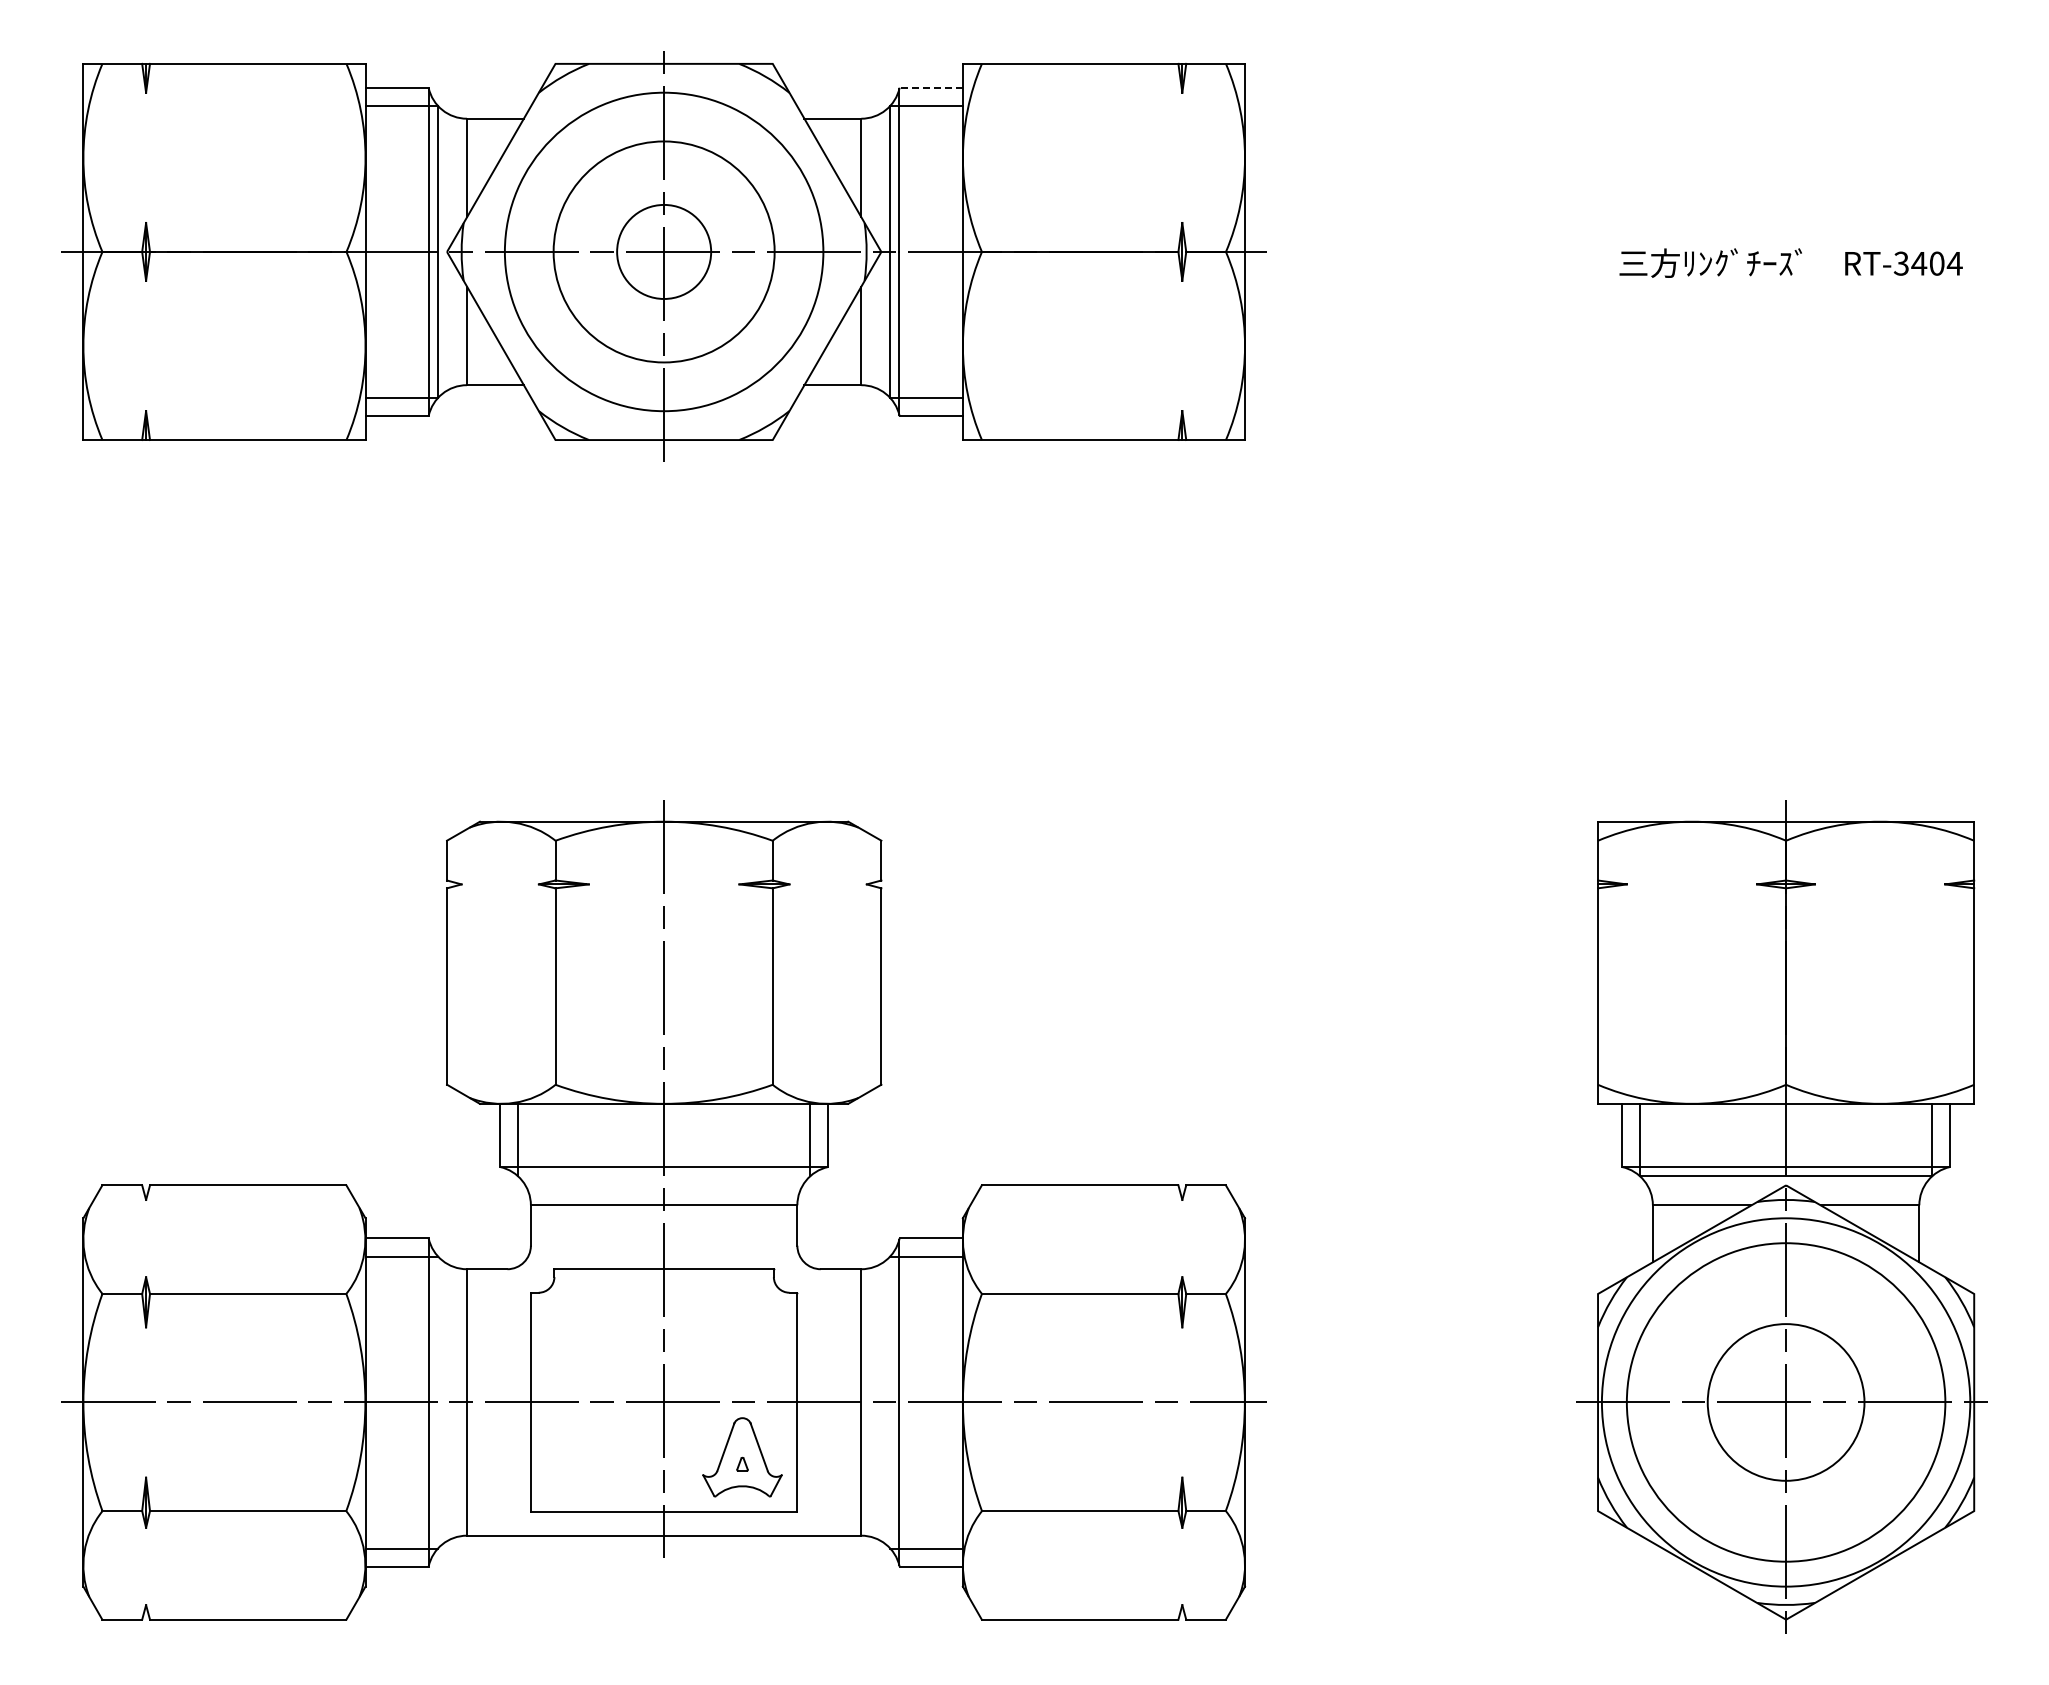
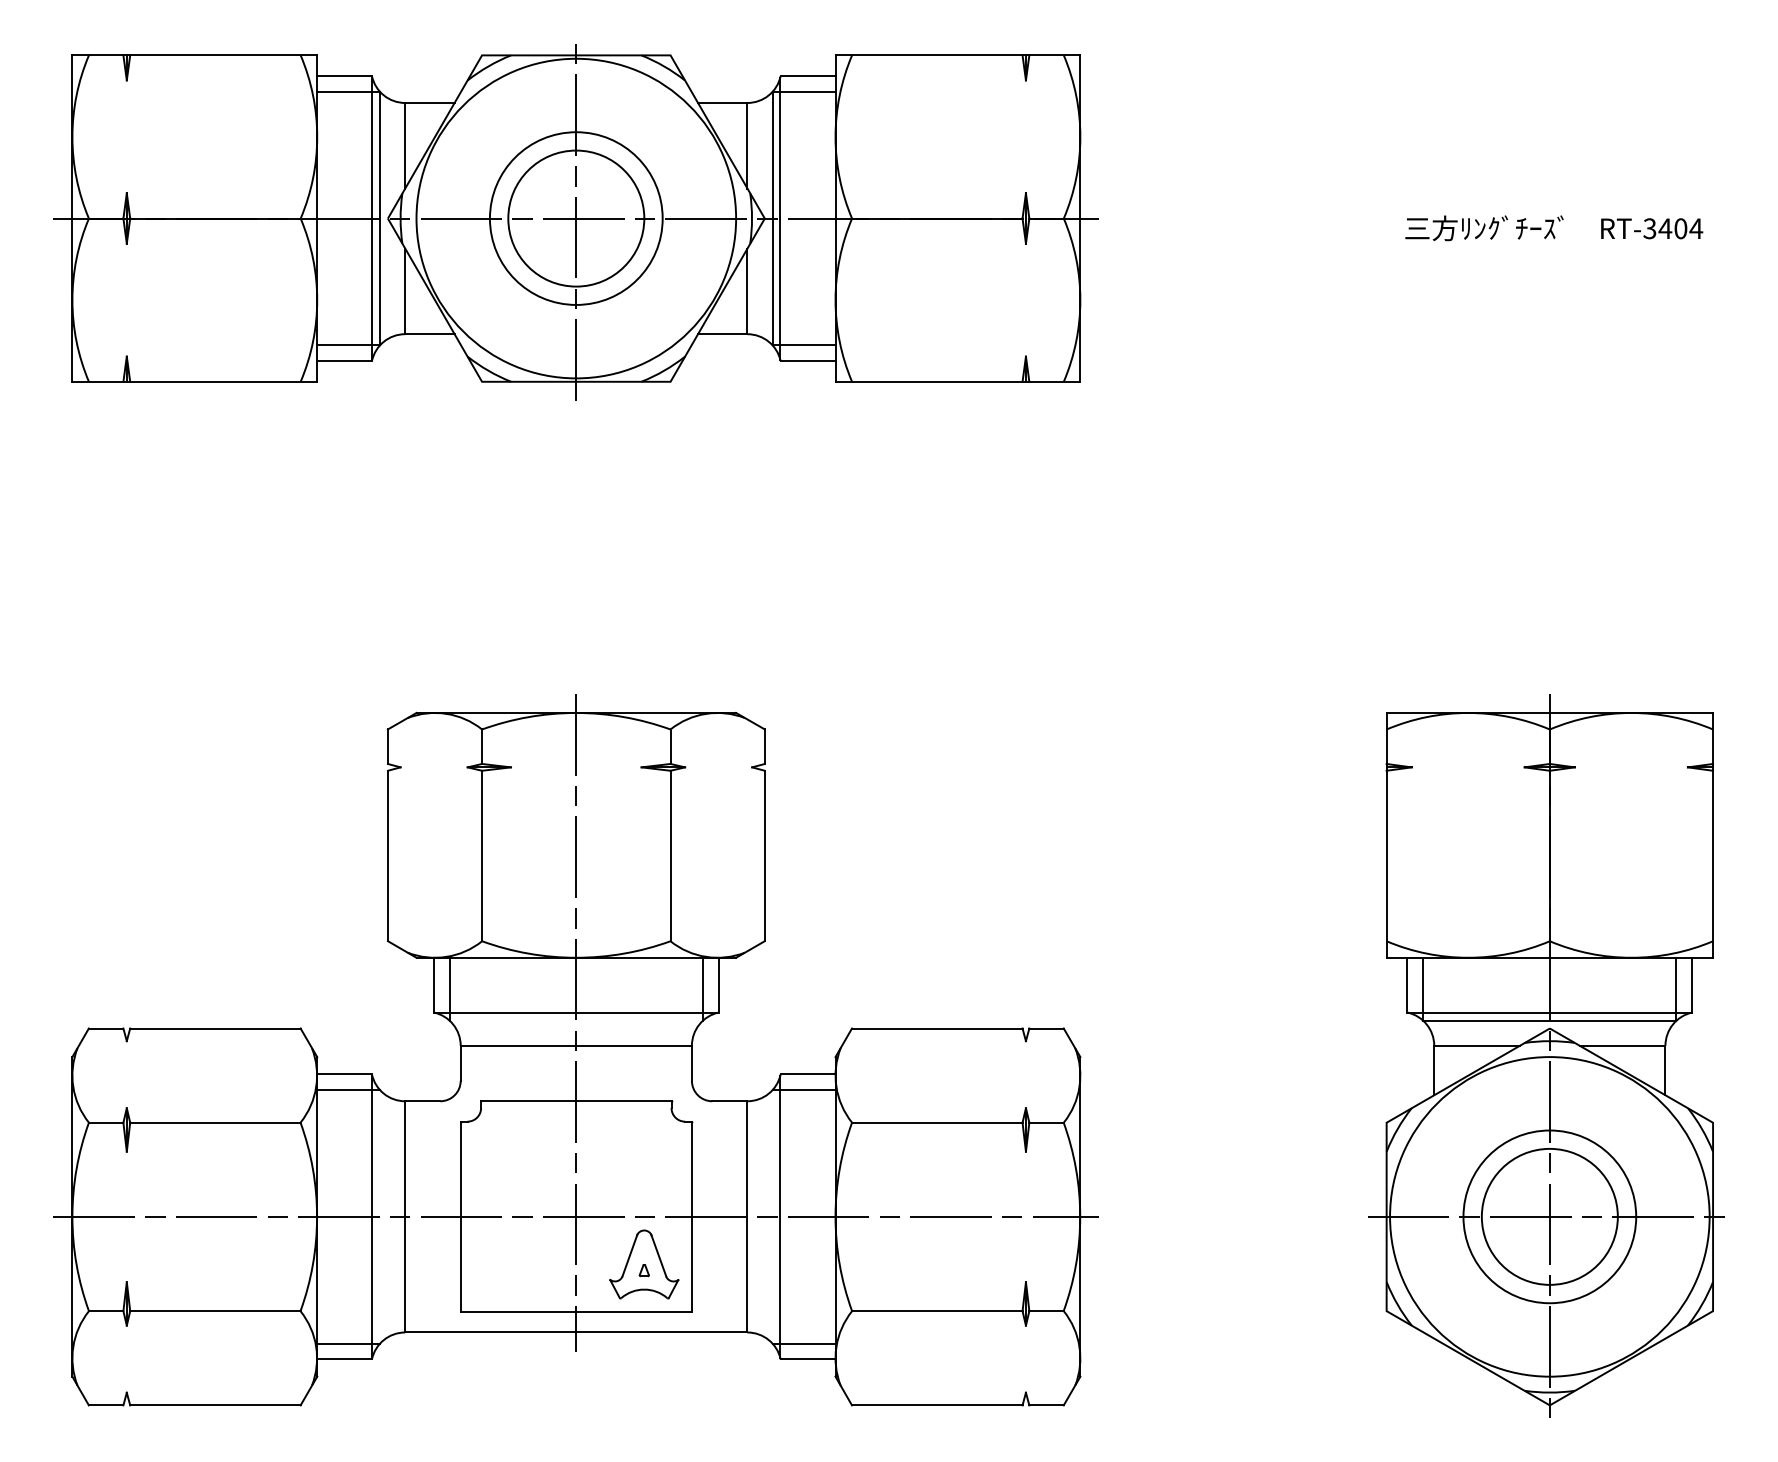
line: (931, 87) -> (808, 75), dashed -> solid
circle: (663, 251) -> (575, 218), size x0.62
circle: (663, 251) -> (575, 218), size x1.67
circle: (663, 251) -> (575, 218), size x1.67
circle: (1785, 1401) -> (1549, 1216), size x0.62

